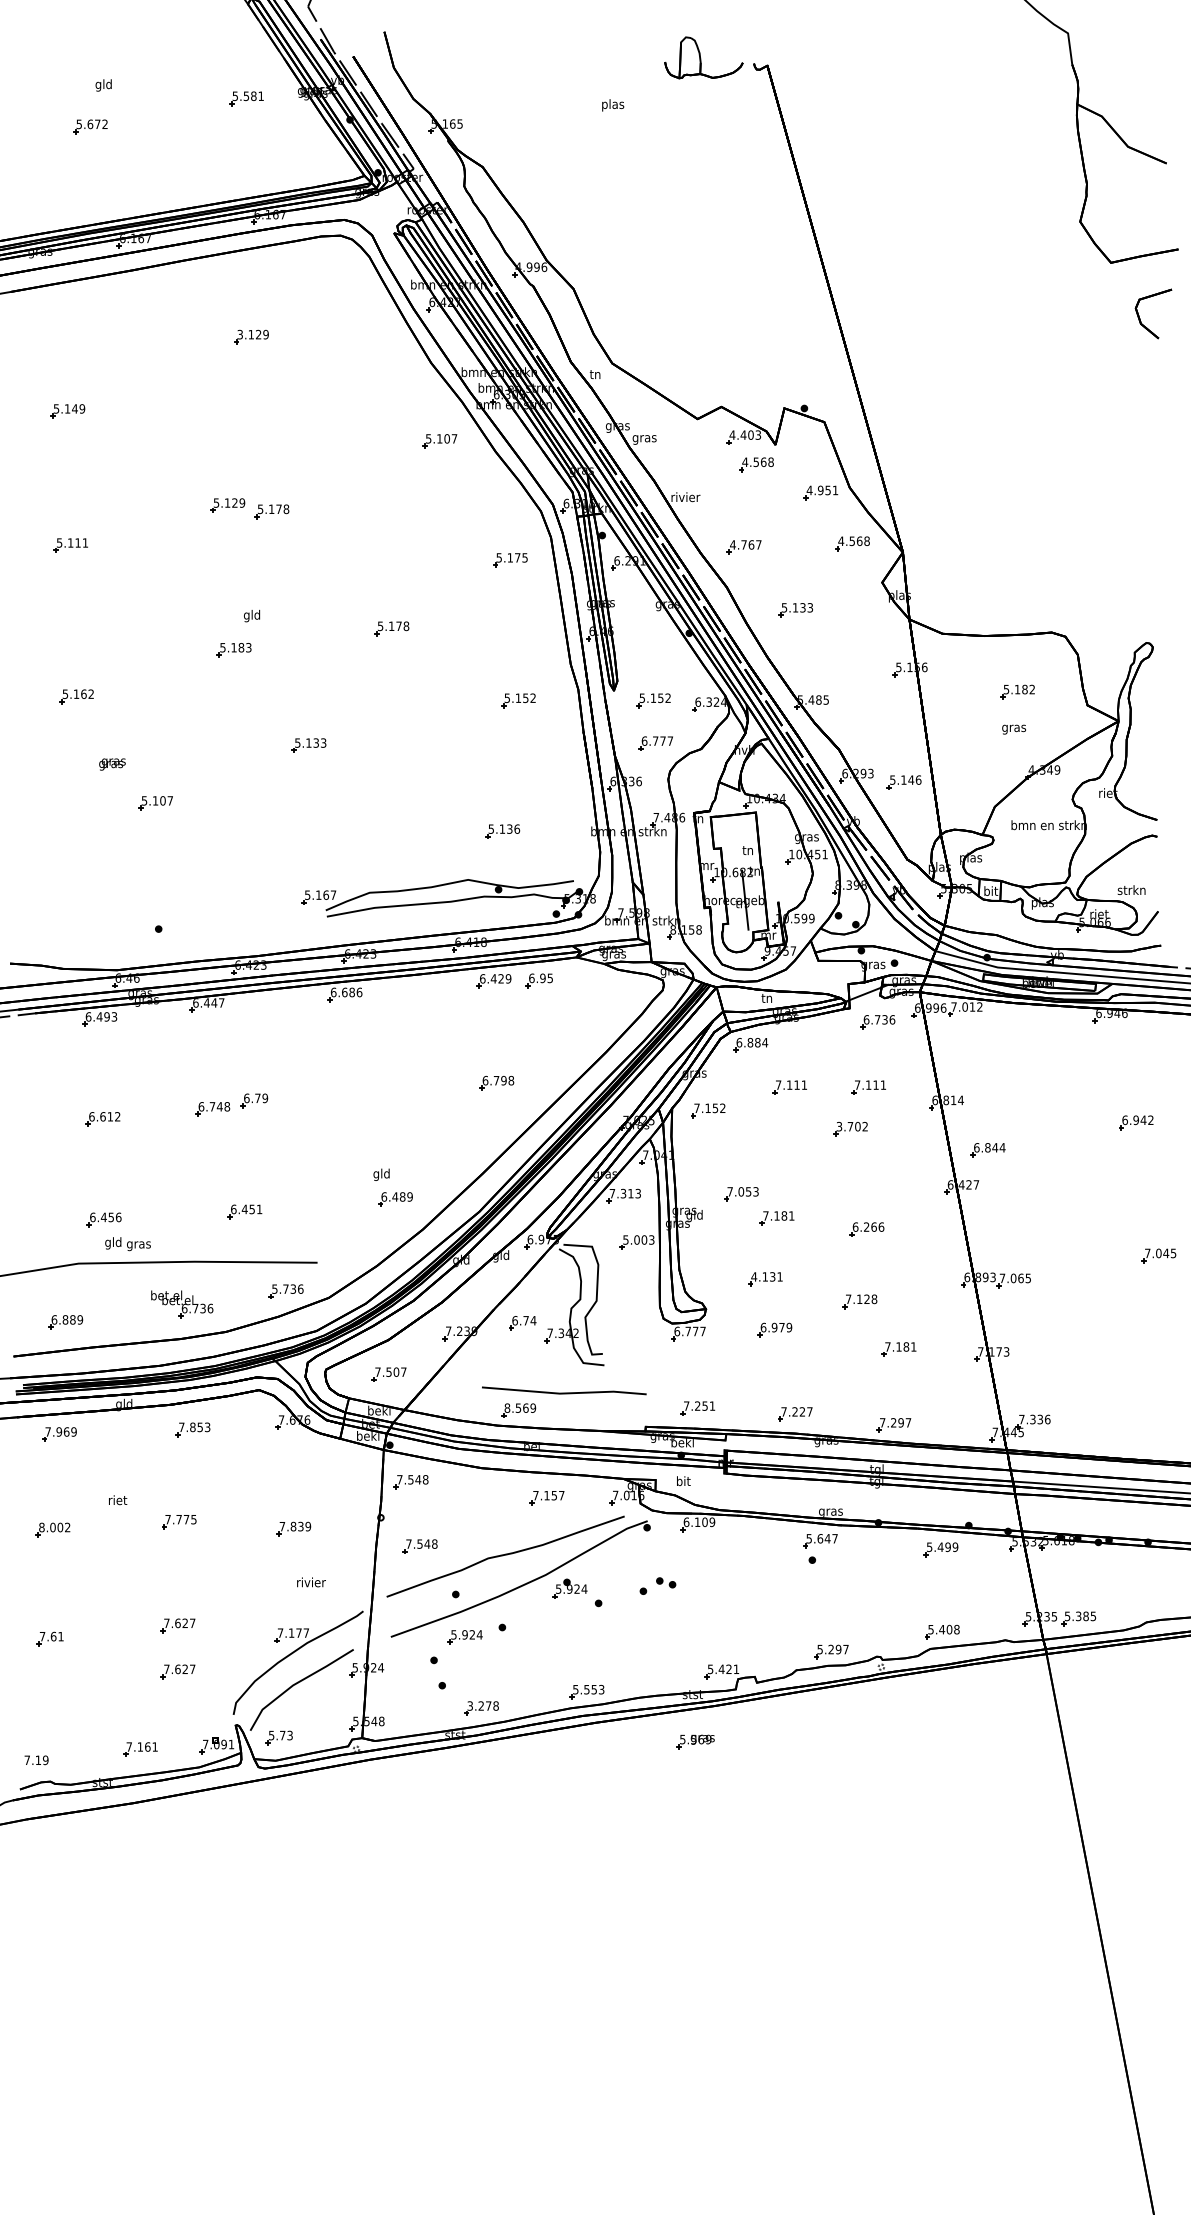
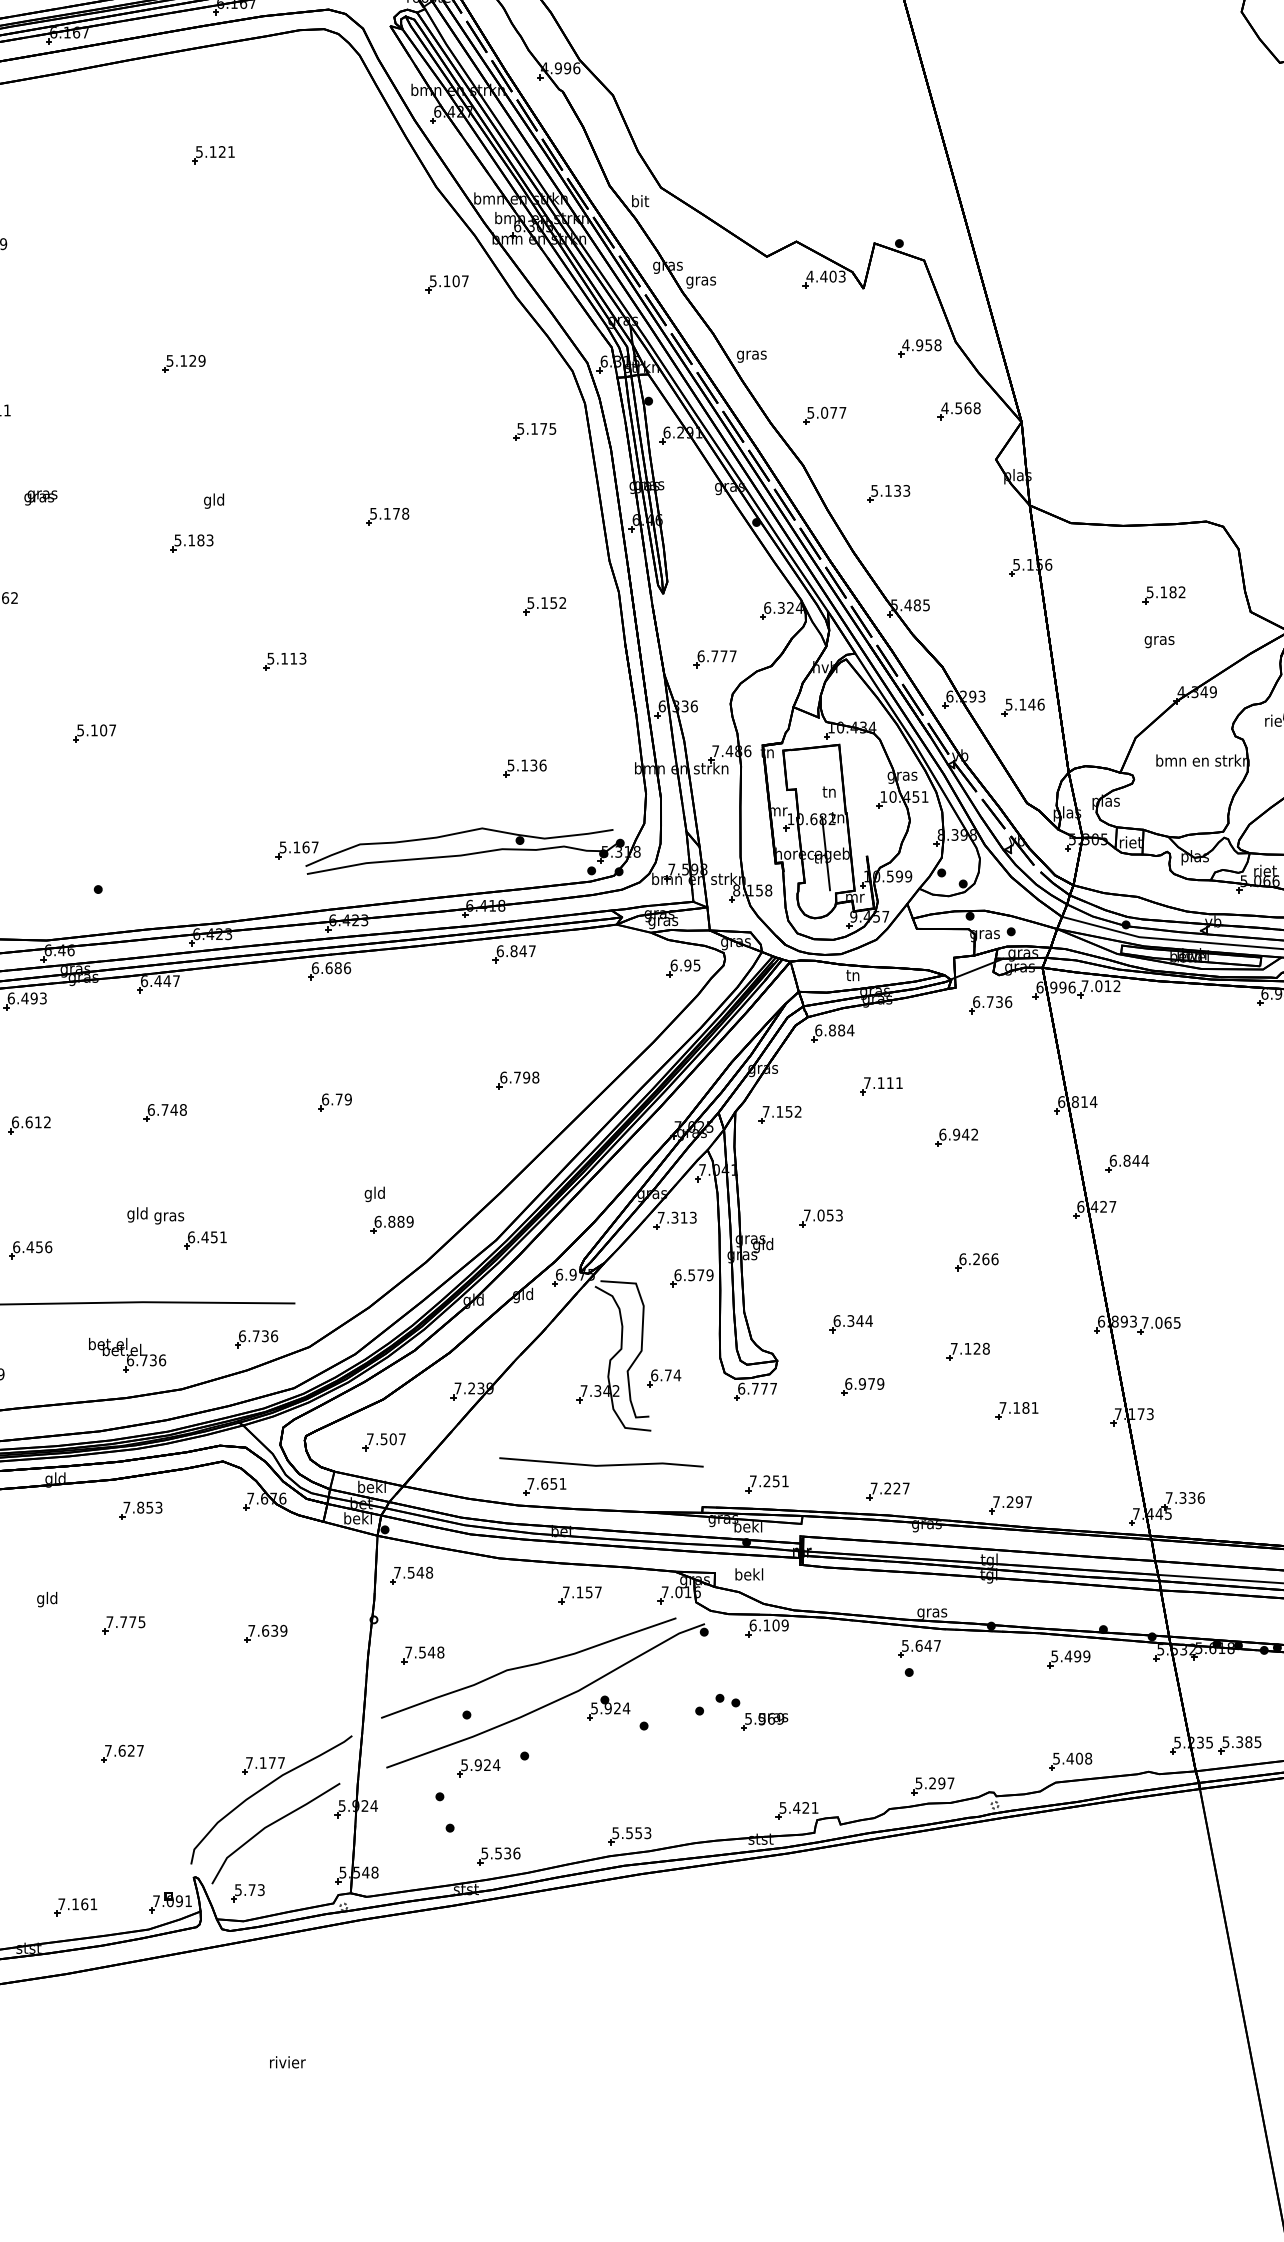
text: (252, 334) -> (214, 151), 3.129 -> 5.121
text: (595, 374) -> (640, 201), tn -> bit
part: (756, 464) -> (839, 313), removed
text: (835, 490) -> (937, 345), 4.951 -> 4.958
text: (685, 498) -> (751, 355), rivier -> gras
part: (271, 511) -> (238, 371), removed
text: (742, 544) -> (822, 412), 4.767 -> 5.077
part: (653, 700) -> (712, 605), removed
text: (315, 742) -> (292, 657), 5.133 -> 5.113
text: (112, 764) -> (40, 497), moved
text: (990, 890) -> (1130, 841), bit -> riet
text: (500, 978) -> (522, 950), 6.429 -> 6.847
part: (538, 980) -> (682, 968), moved
part: (868, 1087) -> (978, 1086), removed
part: (254, 1100) -> (335, 1102), moved
text: (848, 1126) -> (954, 1134), 3.702 -> 6.942
text: (394, 1196) -> (390, 1221), 6.489 -> 6.889
part: (776, 1218) -> (864, 1248), removed
text: (638, 1239) -> (693, 1274), 5.003 -> 6.579
text: (127, 1244) -> (155, 1216), moved
text: (767, 1276) -> (853, 1320), 4.131 -> 6.344
text: (274, 1288) -> (241, 1335), 5.736 -> 6.736
part: (522, 1323) -> (663, 1378), moved
text: (520, 1407) -> (547, 1483), 8.569 -> 7.651
text: (683, 1481) -> (749, 1574), bit -> bekl
text: (118, 1501) -> (48, 1599), riet -> gld
text: (293, 1526) -> (265, 1630), 7.839 -> 7.639
text: (311, 1582) -> (287, 2062), moved
part: (177, 1671) -> (121, 1810), removed
text: (482, 1705) -> (500, 1852), 3.278 -> 5.536
part: (695, 1741) -> (764, 1721), moved

